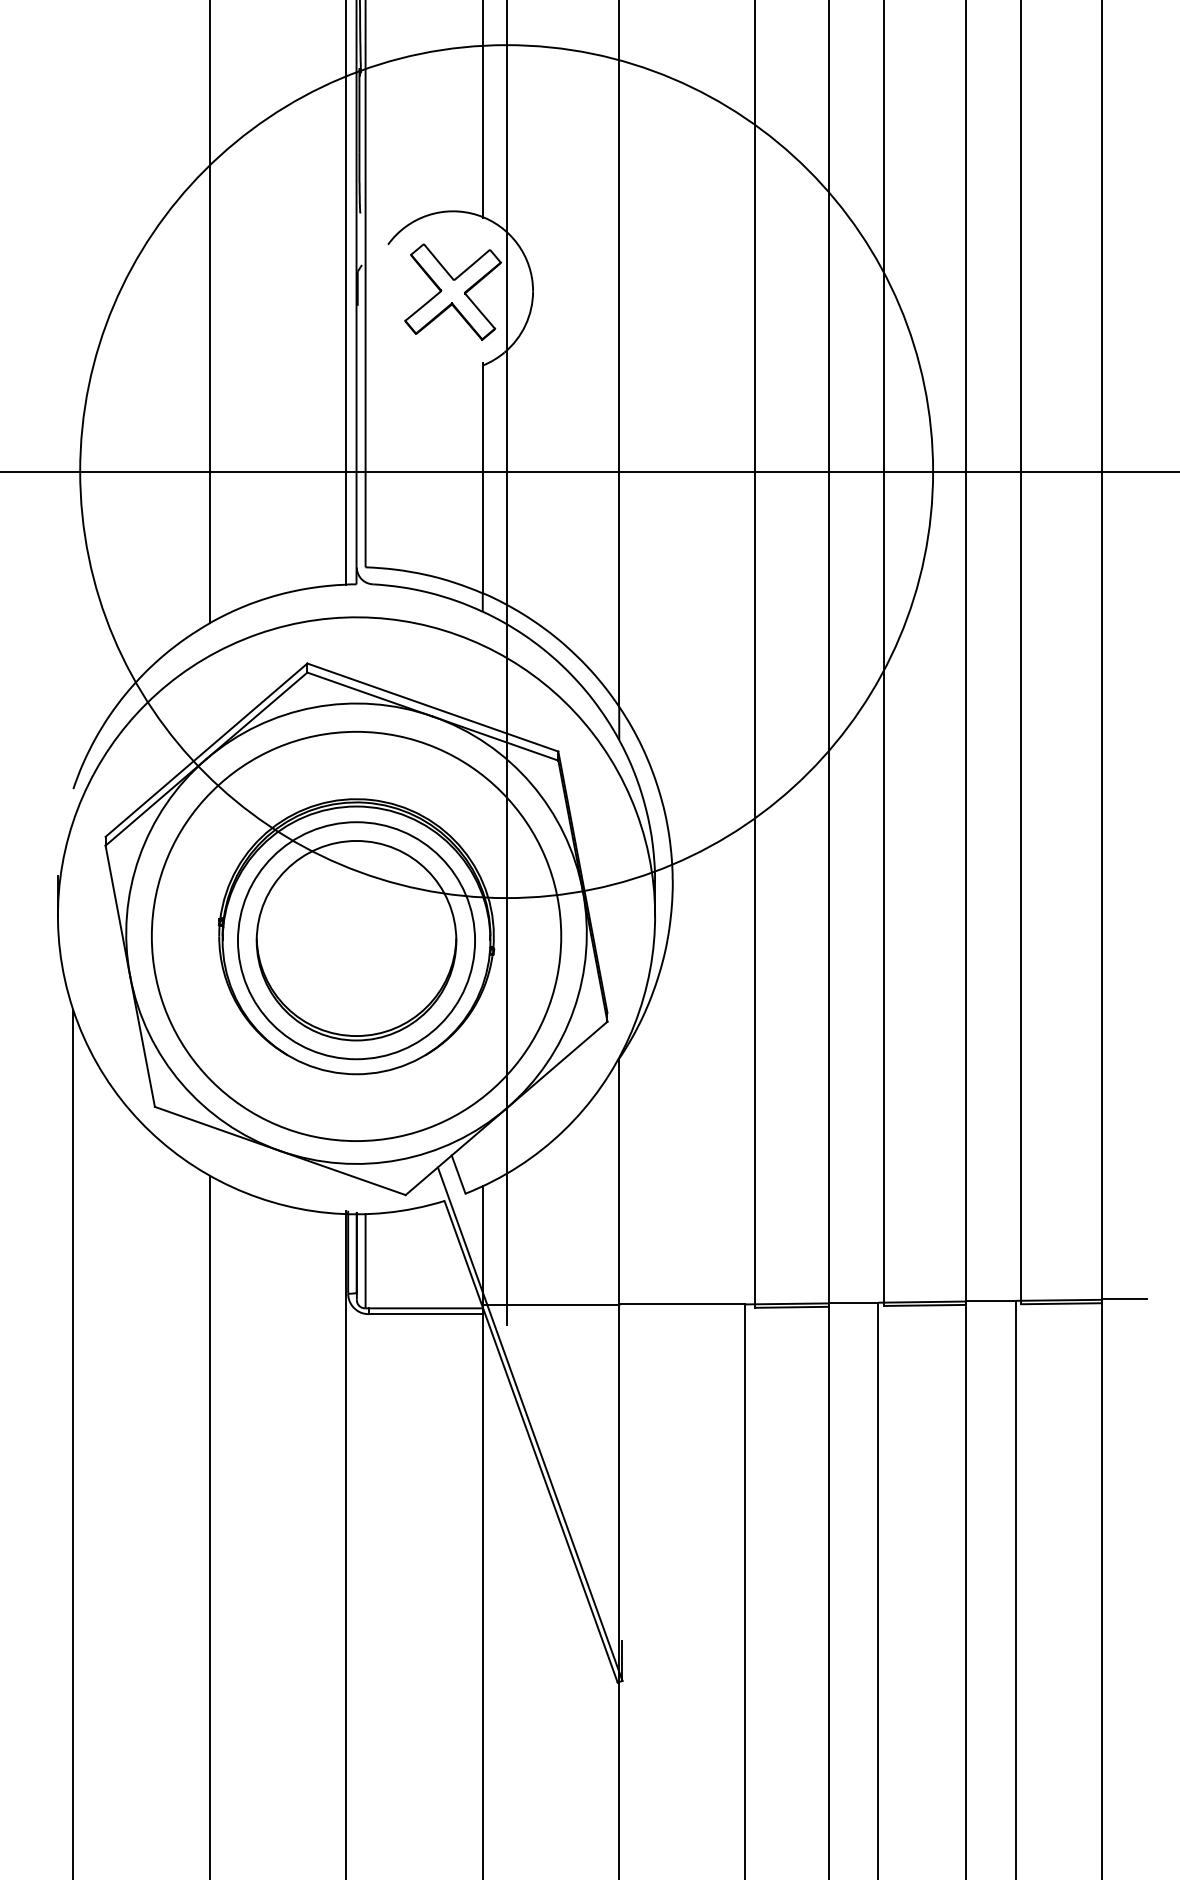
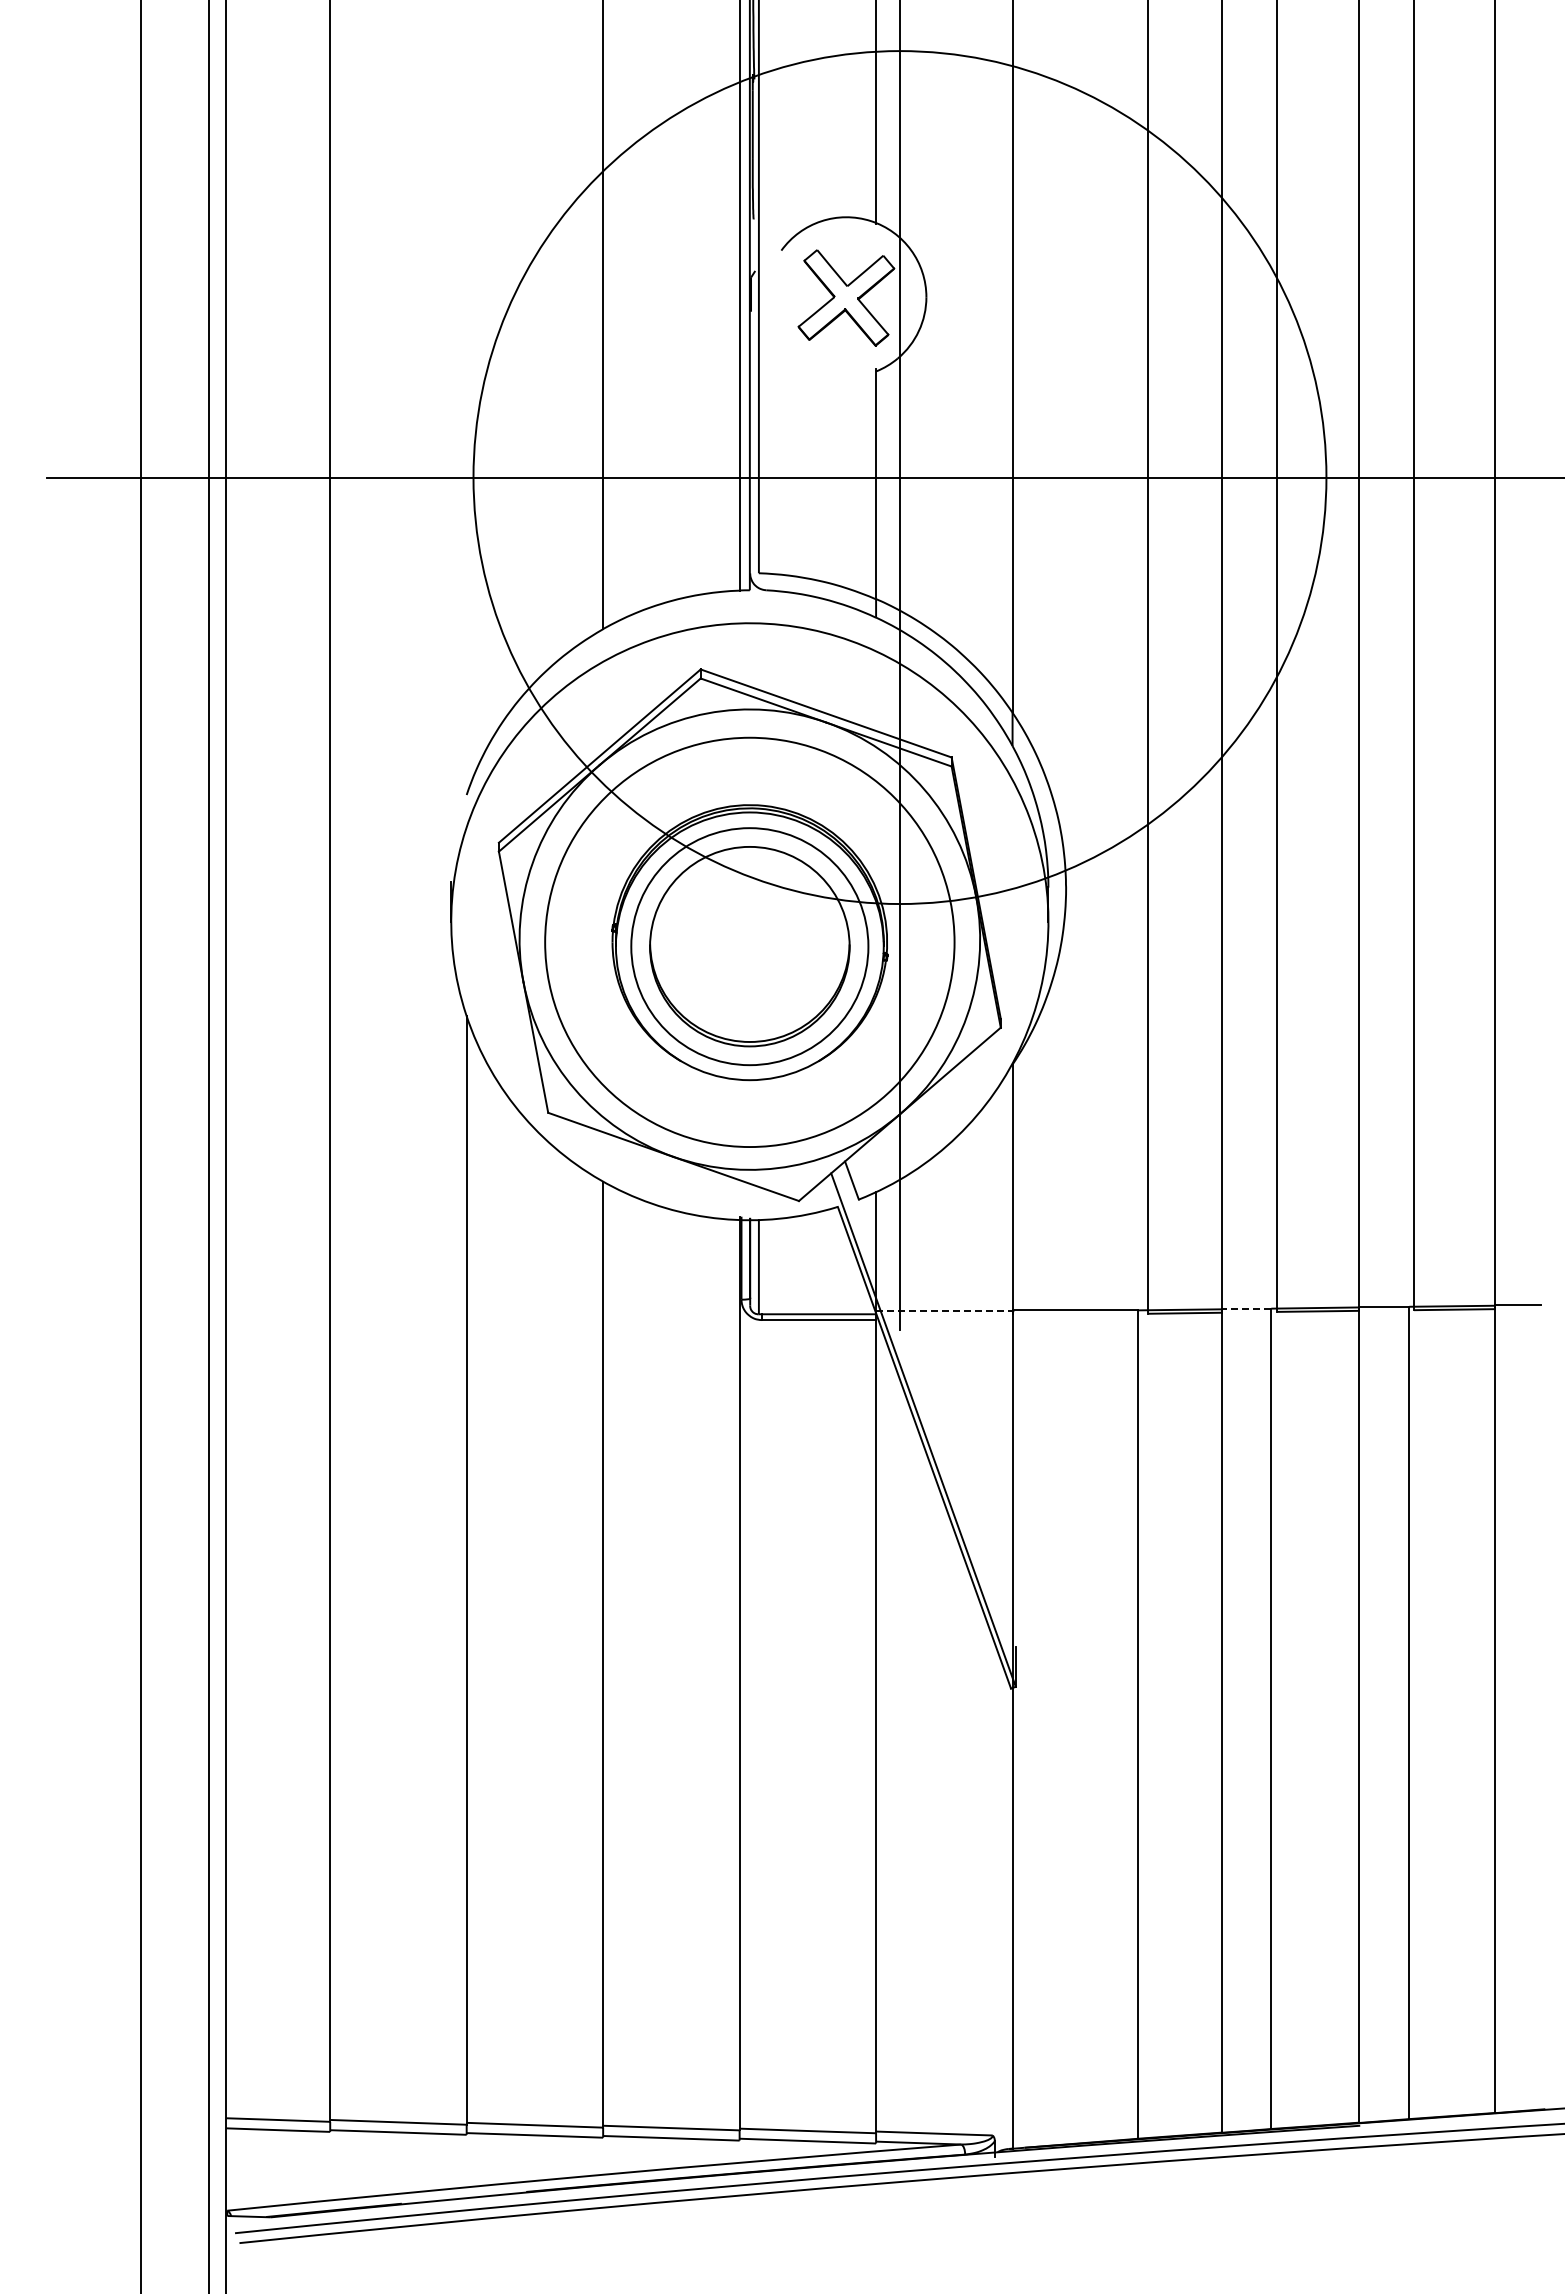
line: (853, 1302) -> (1246, 1308), solid -> dashed
line: (551, 1304) -> (944, 1310), solid -> dashed

